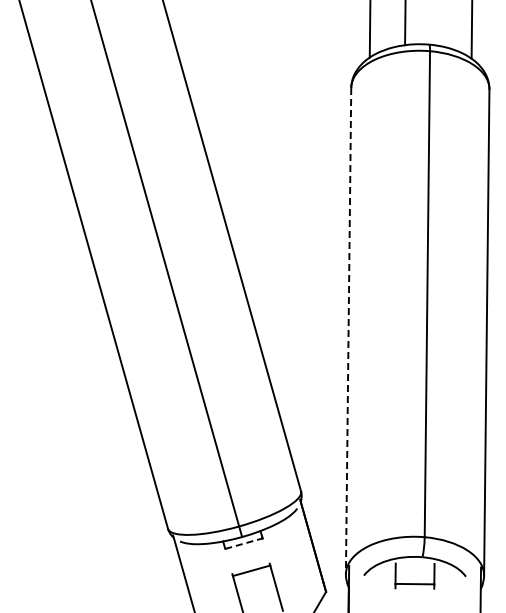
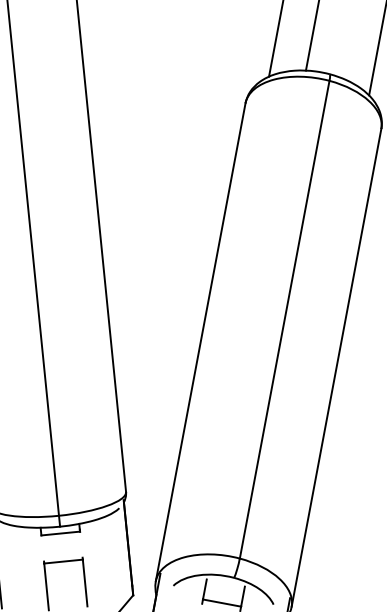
line: (348, 331) -> (200, 342), dashed -> solid
line: (244, 543) -> (61, 533), dashed -> solid

